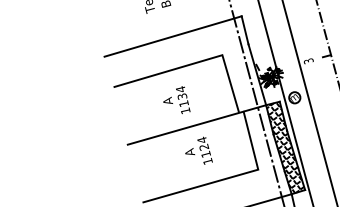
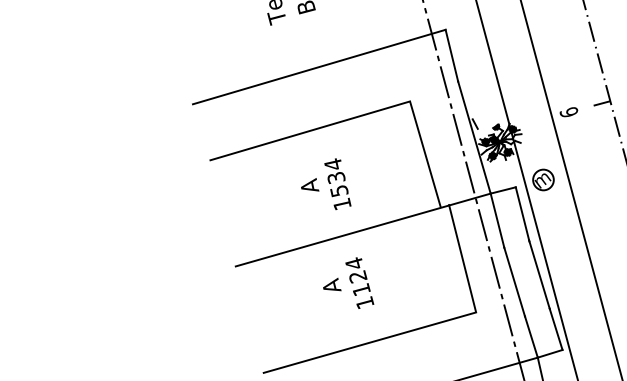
text: (308, 61) -> (568, 113), 3 -> 6
text: (183, 103) -> (338, 190), 1134 -> 1534
hatch: (285, 148) -> (526, 273), removed
text: (198, 150) -> (347, 282), moved

